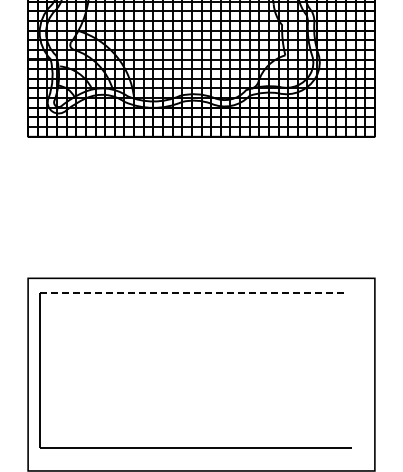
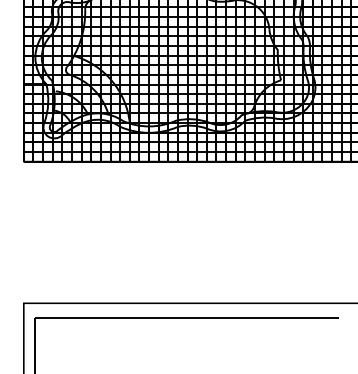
line: (192, 293) -> (188, 318), dashed -> solid

